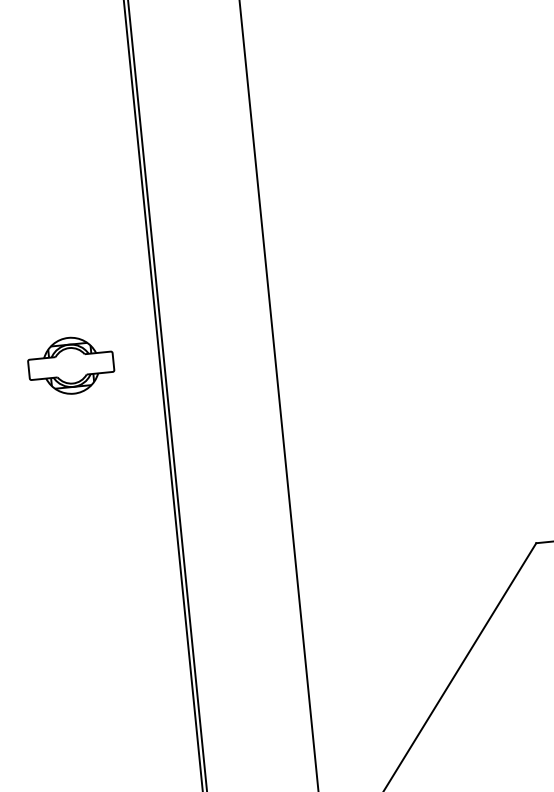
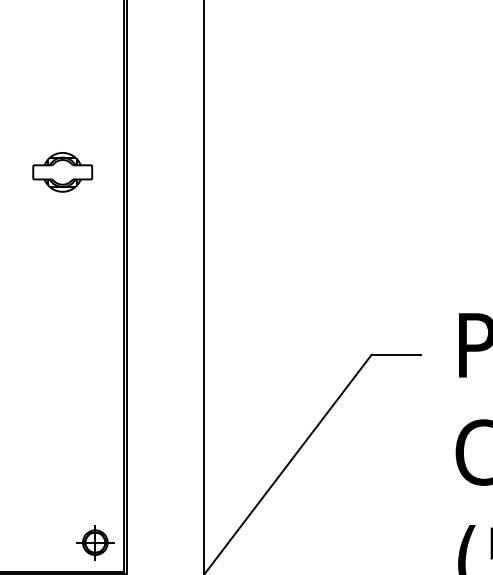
part: (70, 366) -> (62, 172), moved

